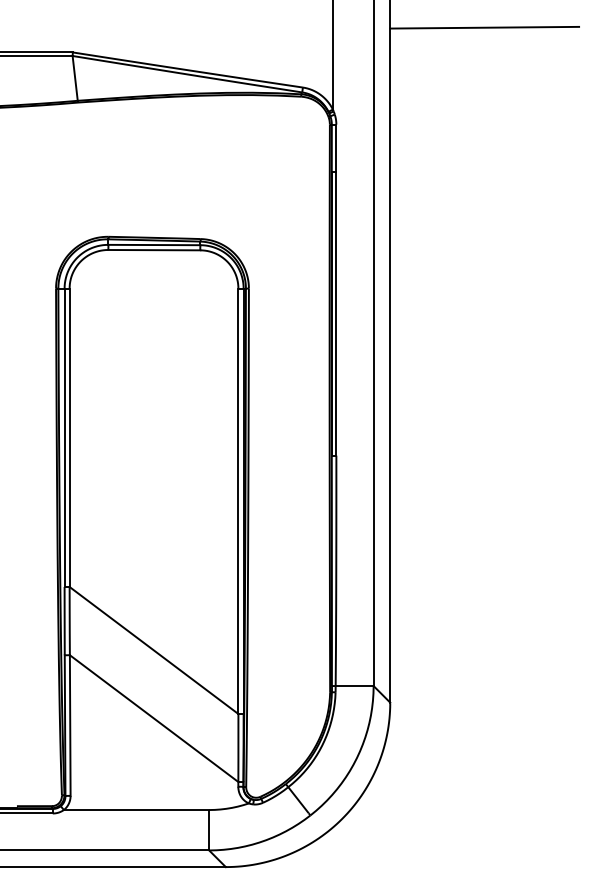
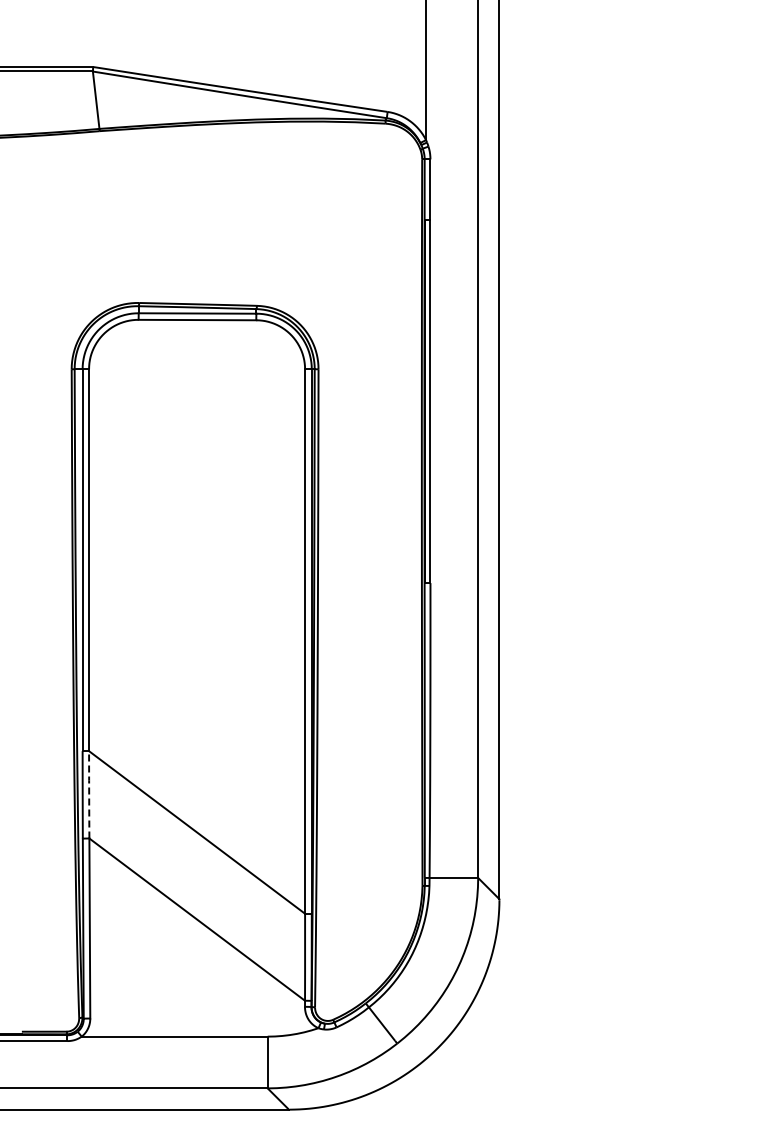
line: (484, 27) -> (620, 35), removed
line: (69, 620) -> (89, 794), solid -> dashed

